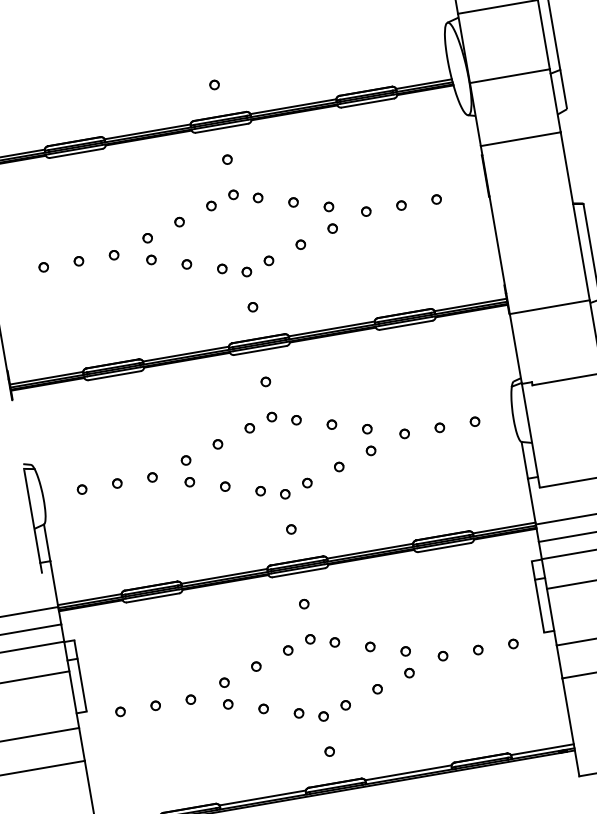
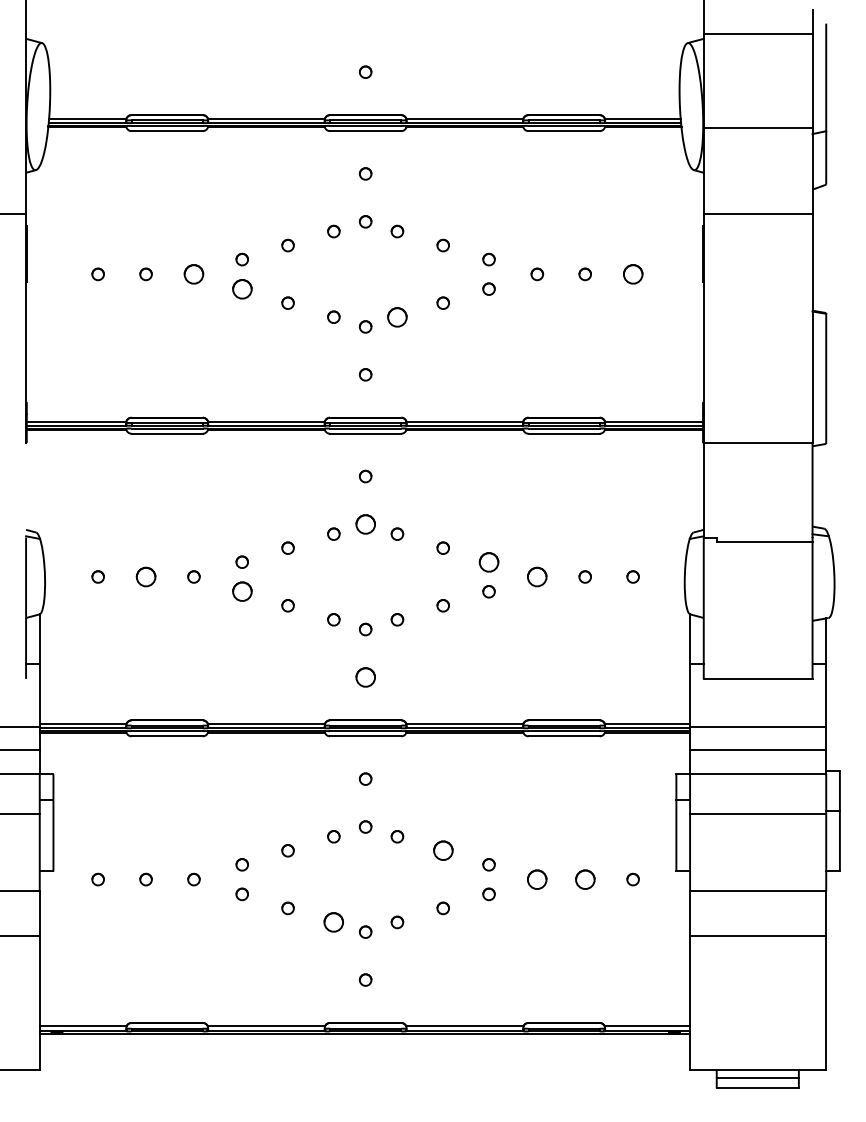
part: (436, 199) -> (632, 274), size x1.6
part: (113, 255) -> (193, 274), size x1.6
part: (150, 259) -> (241, 288), size x1.6
part: (268, 260) -> (397, 316), size x1.6
part: (271, 417) -> (365, 524), size x1.6
part: (366, 428) -> (488, 561), size x1.6
part: (404, 433) -> (537, 576), size x1.6
part: (189, 482) -> (241, 591), size x1.6
part: (116, 483) -> (145, 576), size x1.6
part: (291, 529) -> (365, 677), size x1.6
part: (369, 646) -> (442, 850), size x1.6
part: (477, 650) -> (584, 879), size x1.6
part: (443, 656) -> (537, 879), size x1.6
part: (298, 713) -> (333, 922), size x1.6

